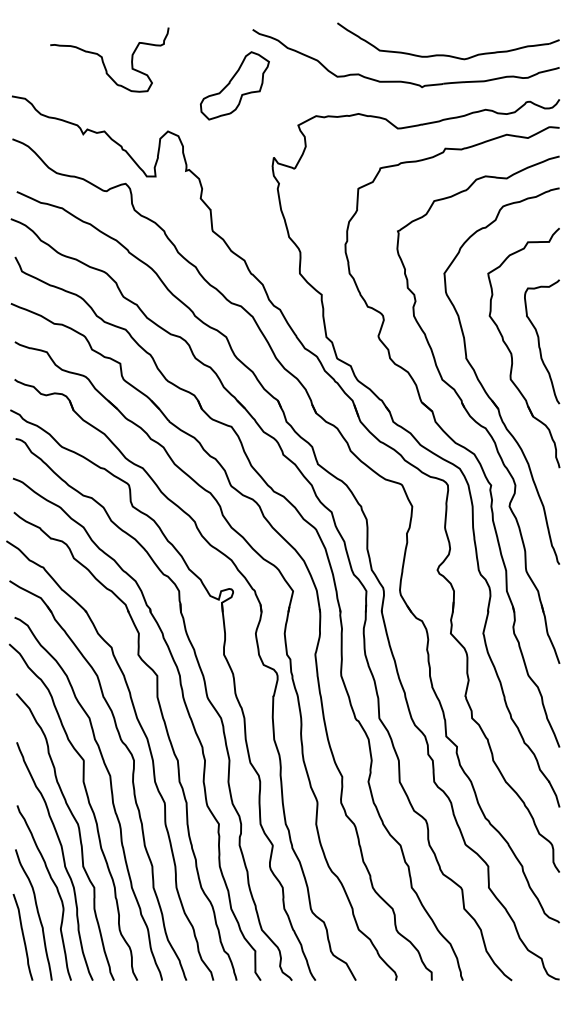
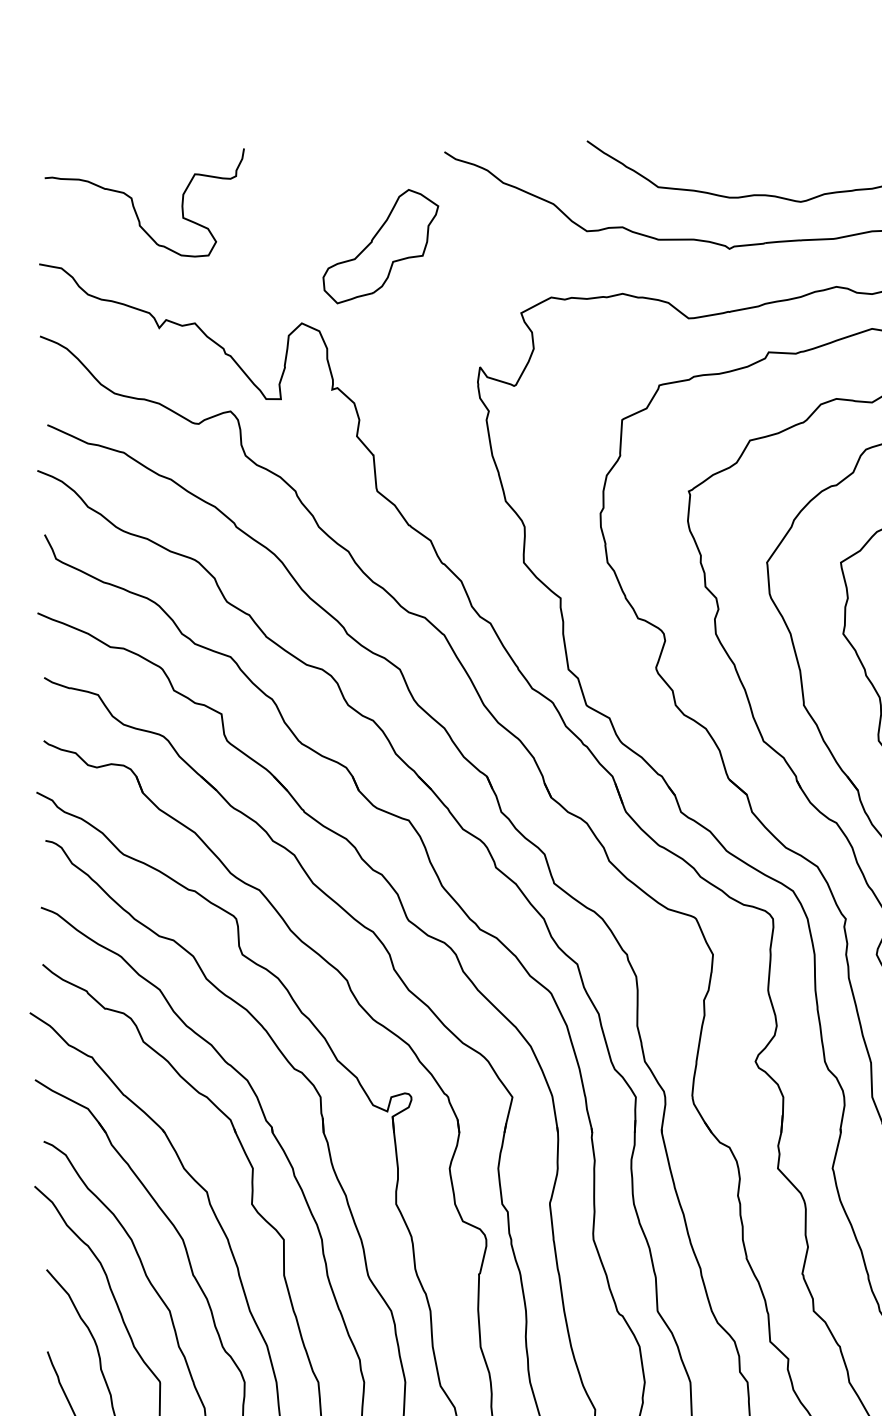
curve: (104, 62) -> (136, 207), moved
part: (234, 85) -> (380, 245), moved

